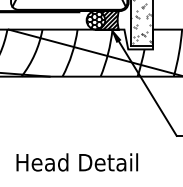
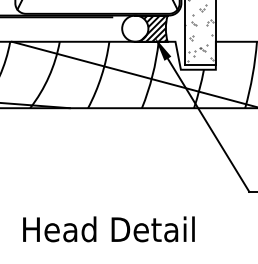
hatch: (95, 20) -> (134, 28), removed

